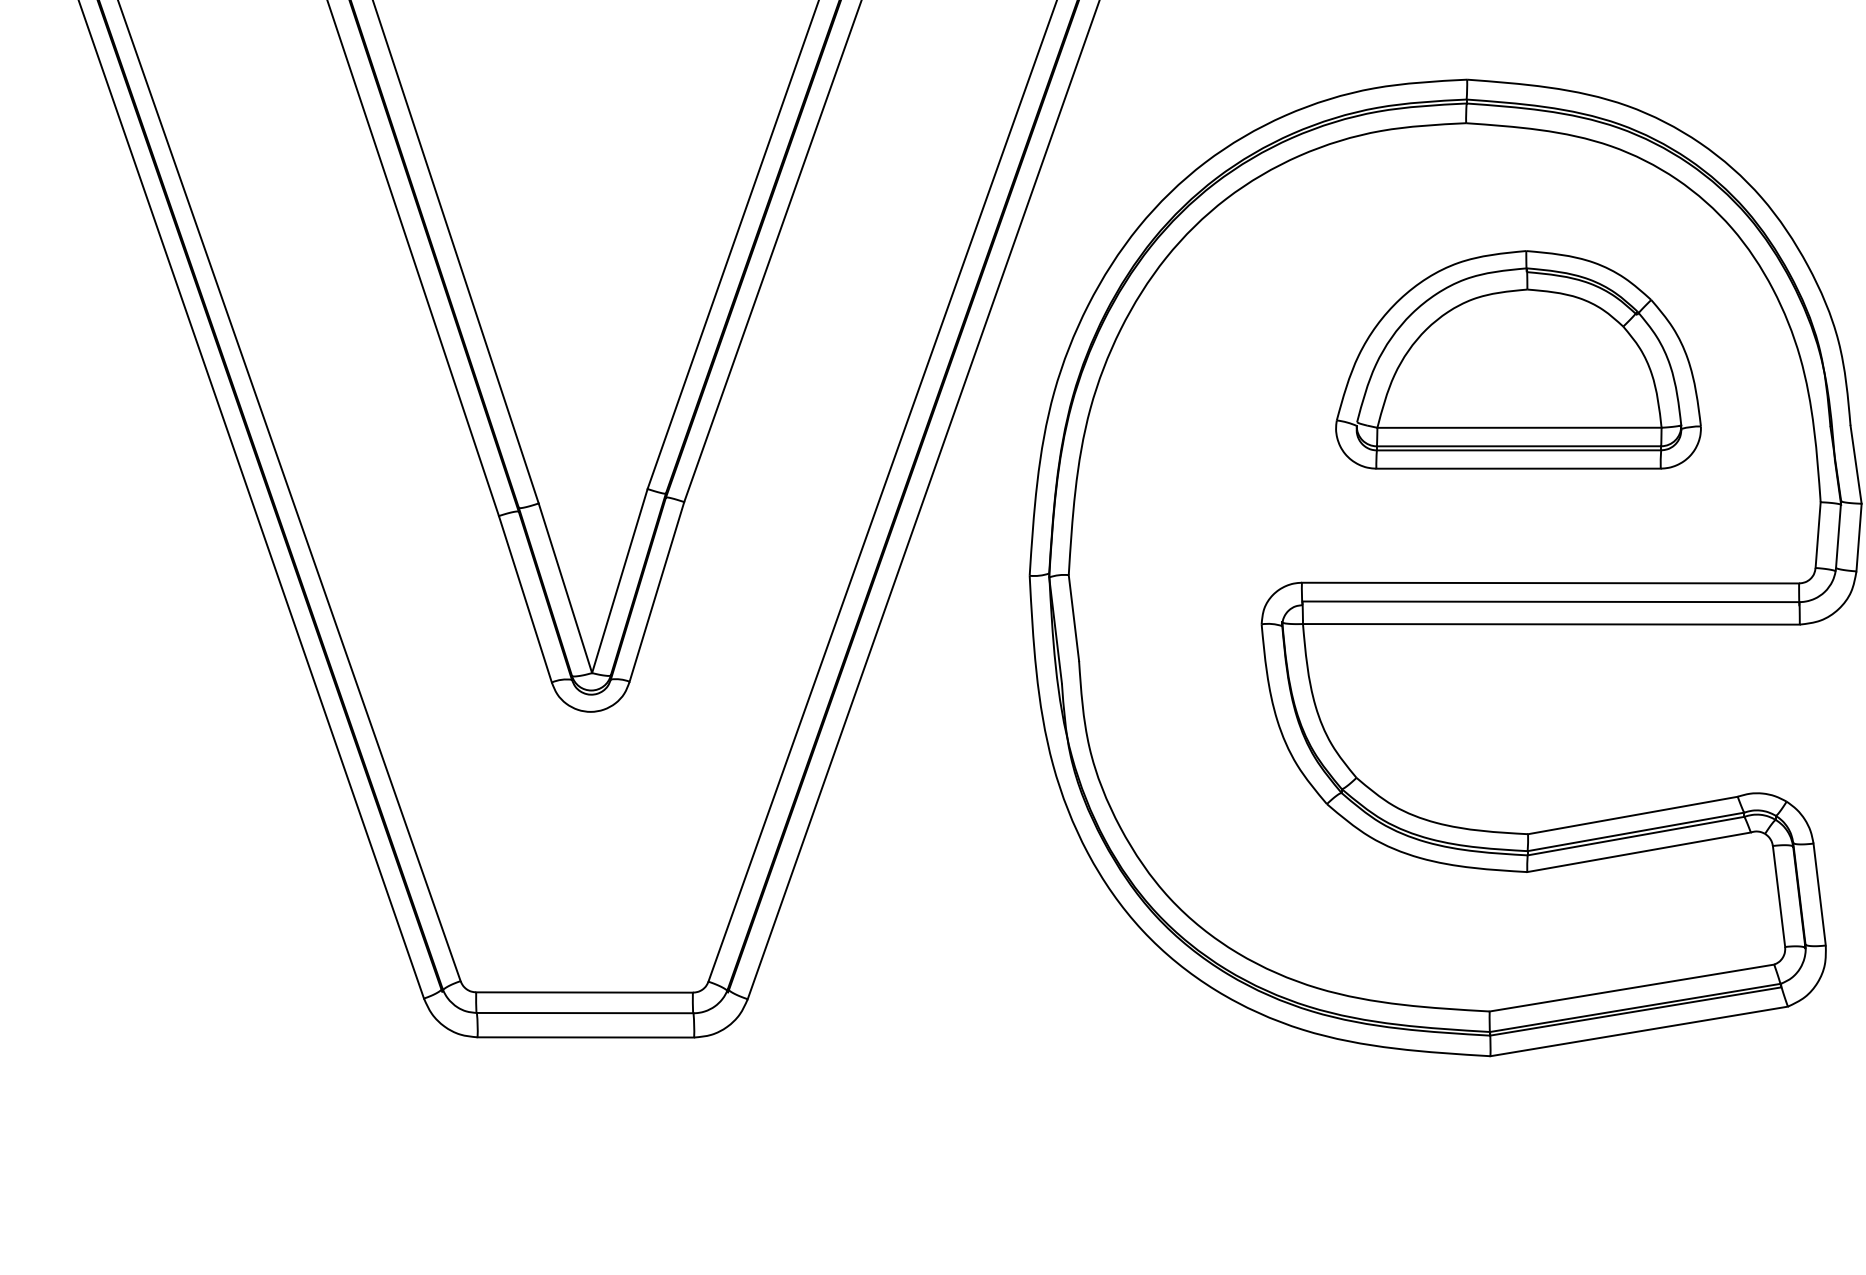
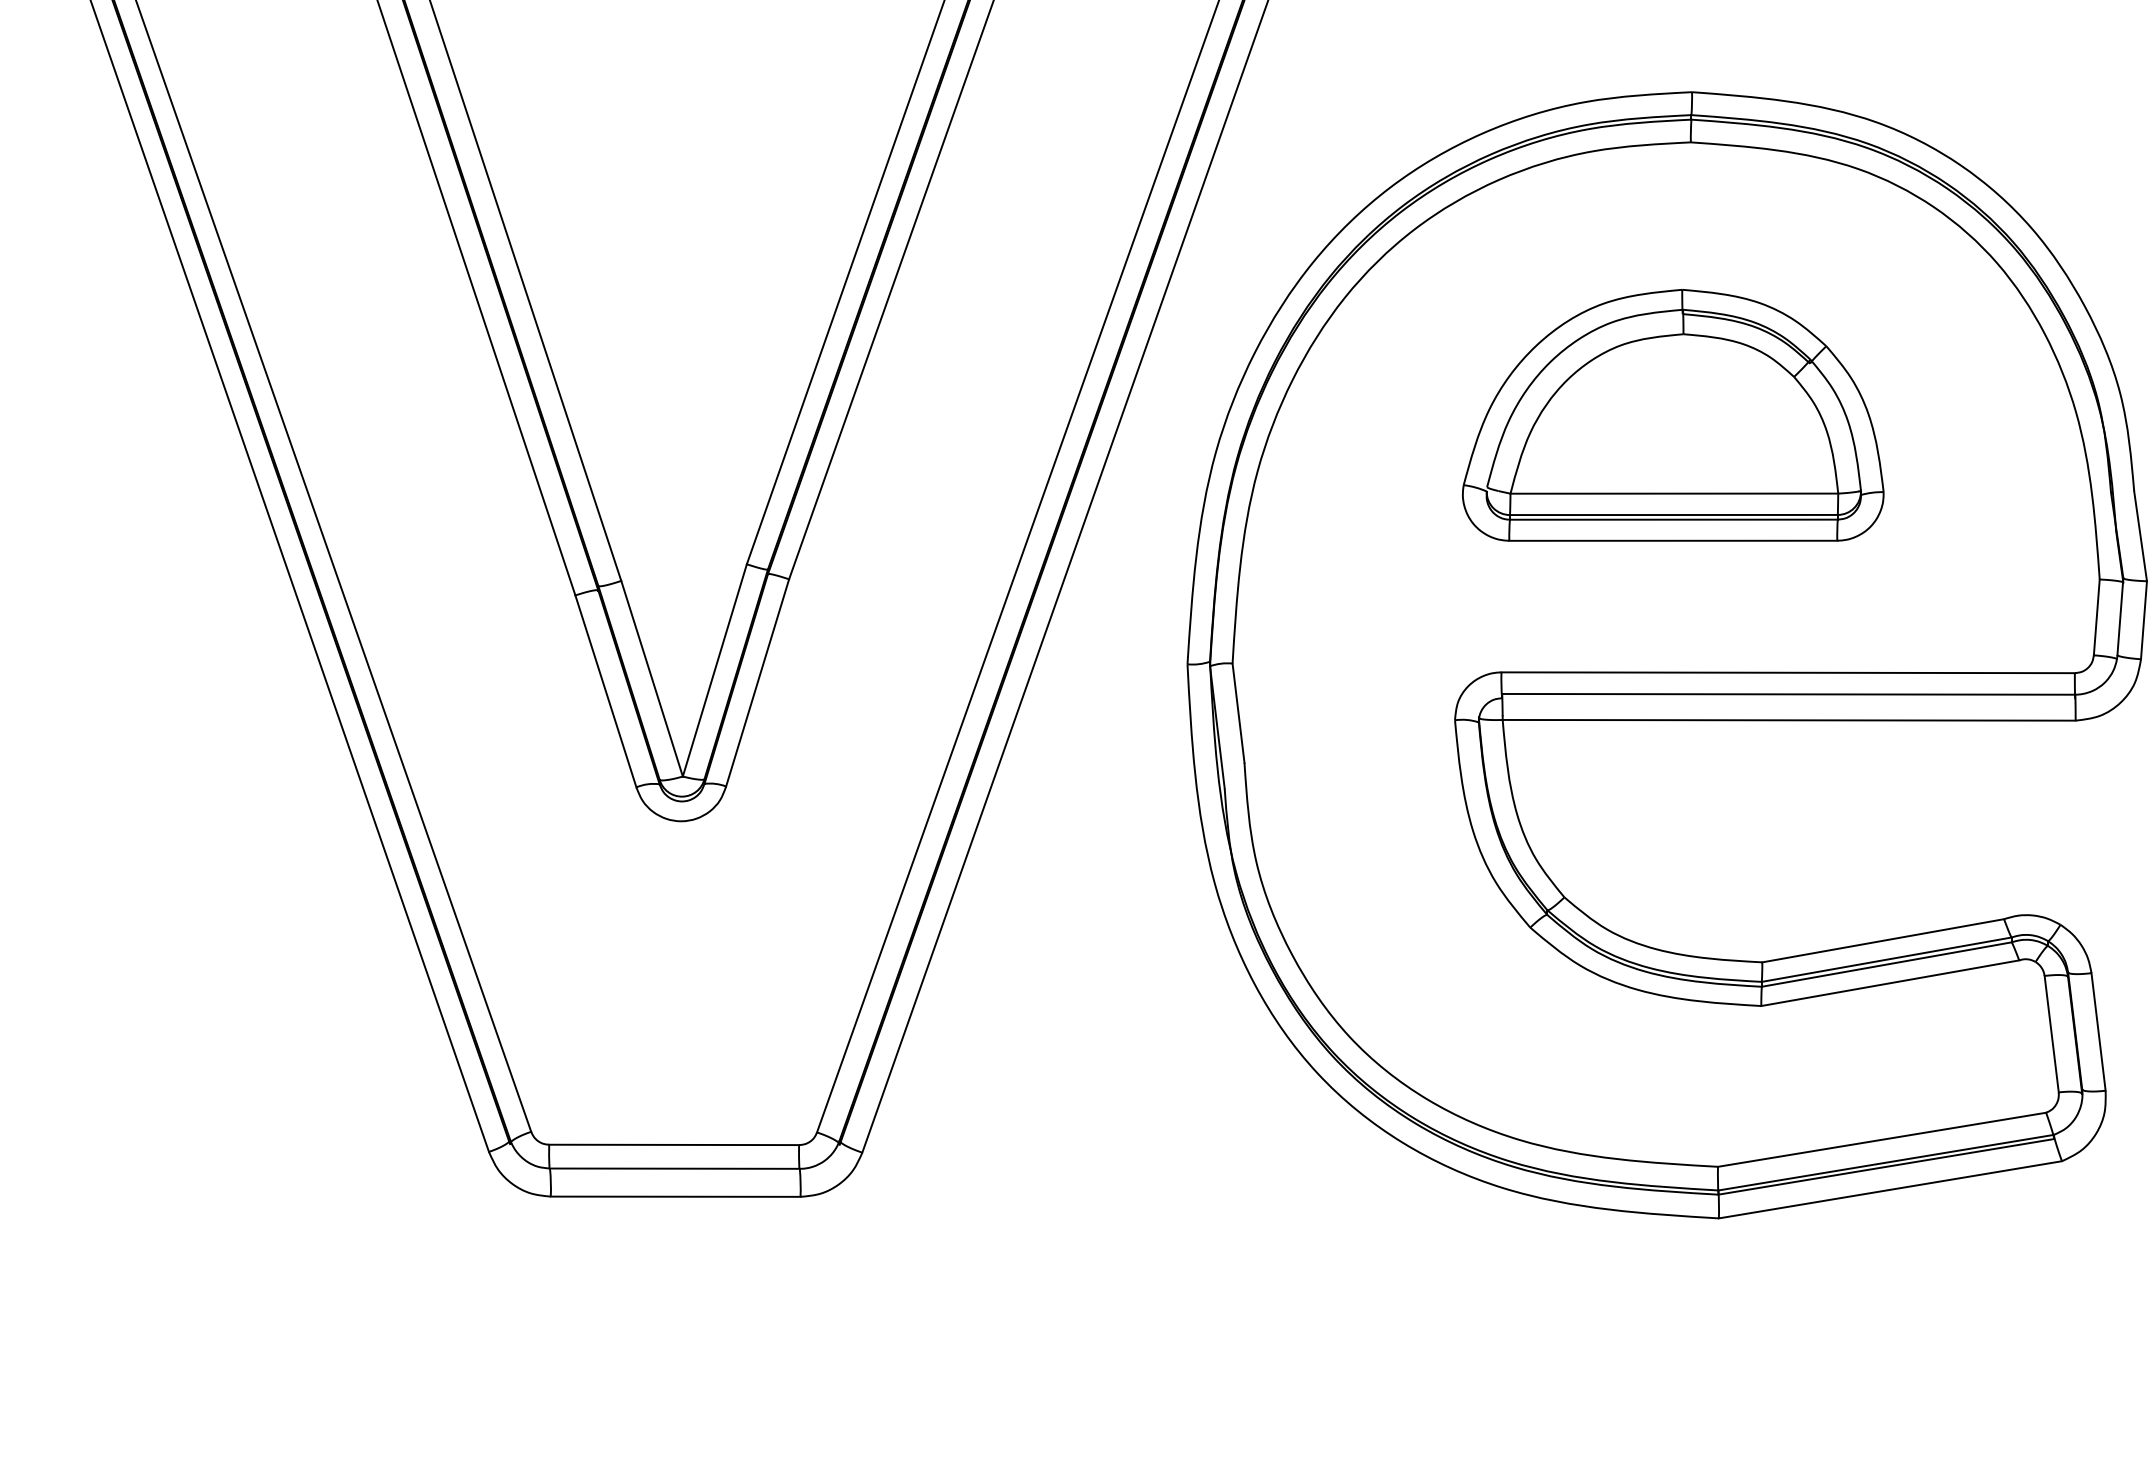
part: (1518, 360) -> (1673, 415), moved

